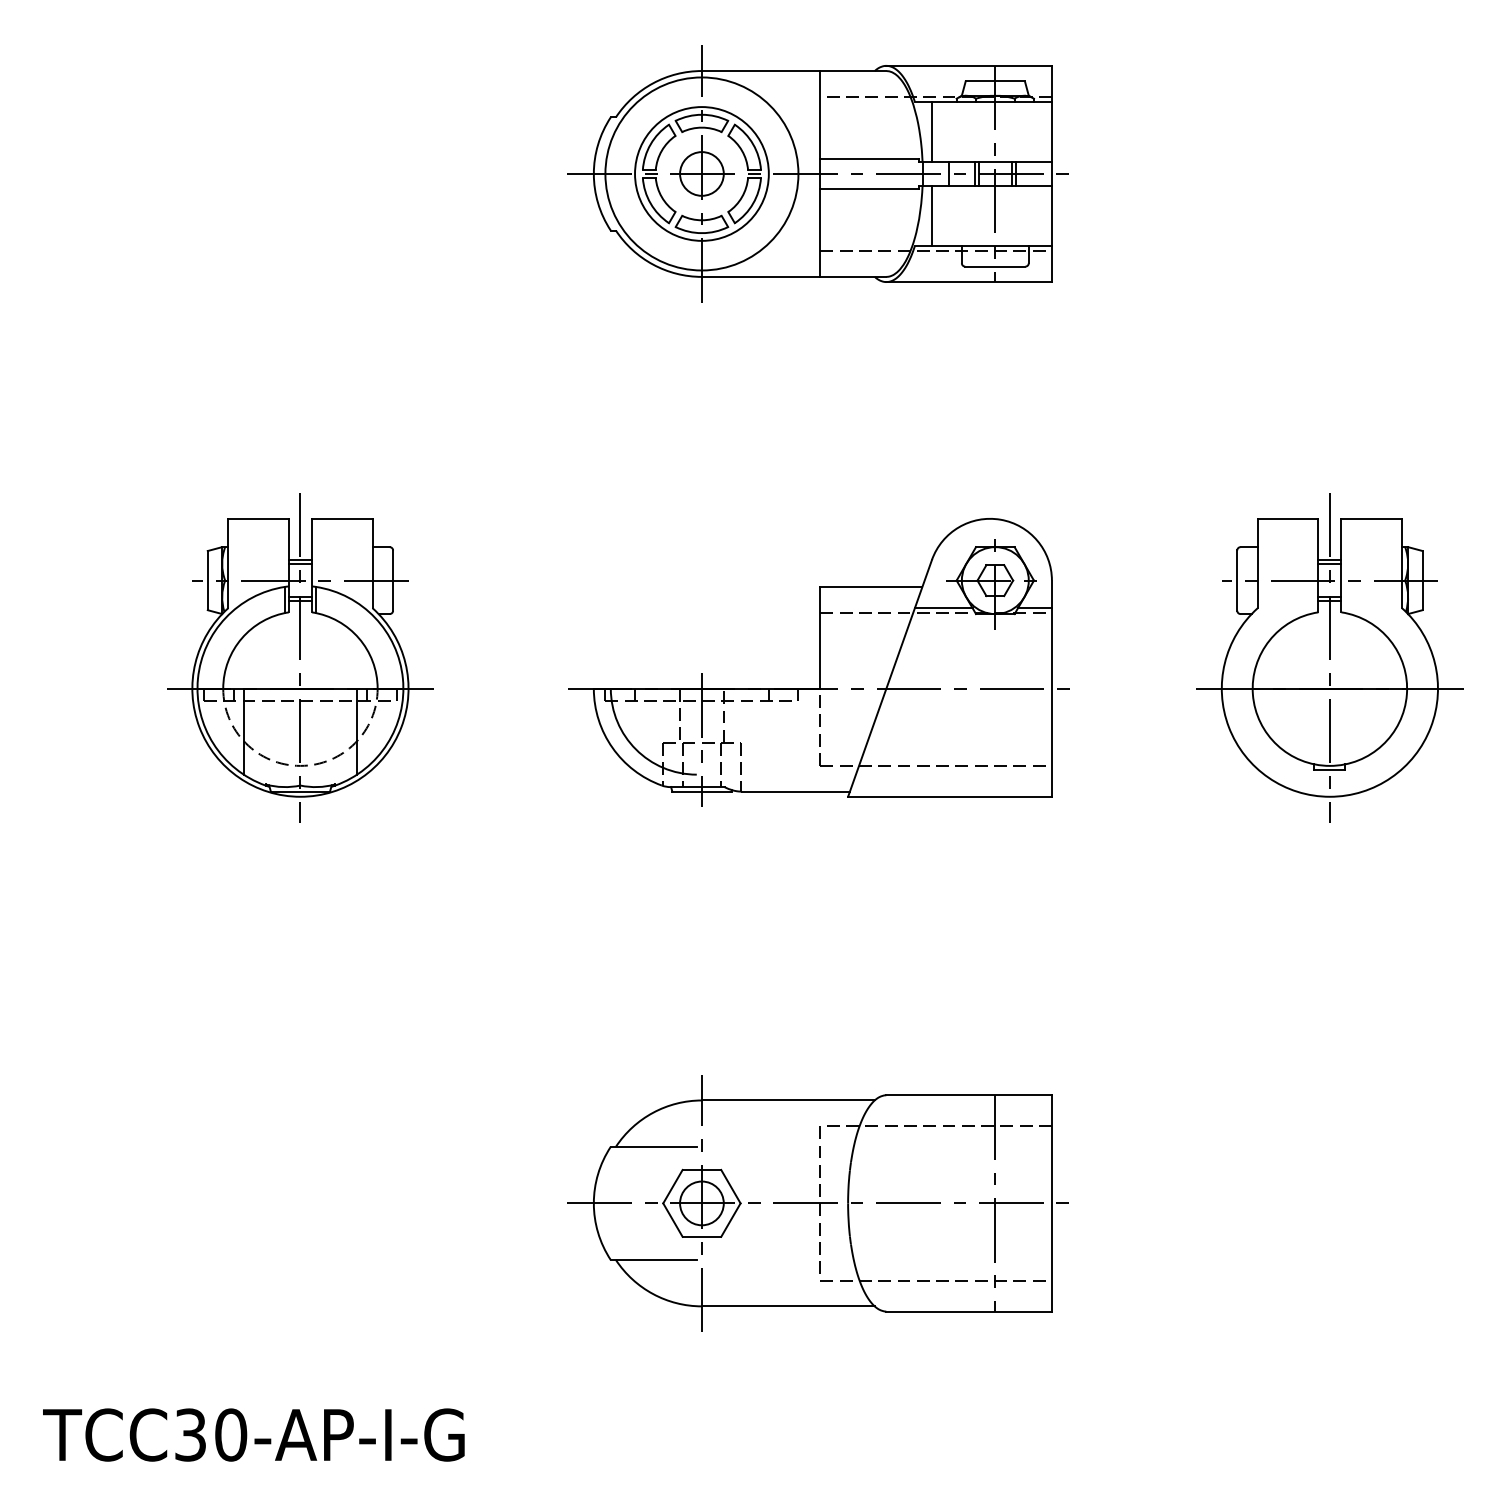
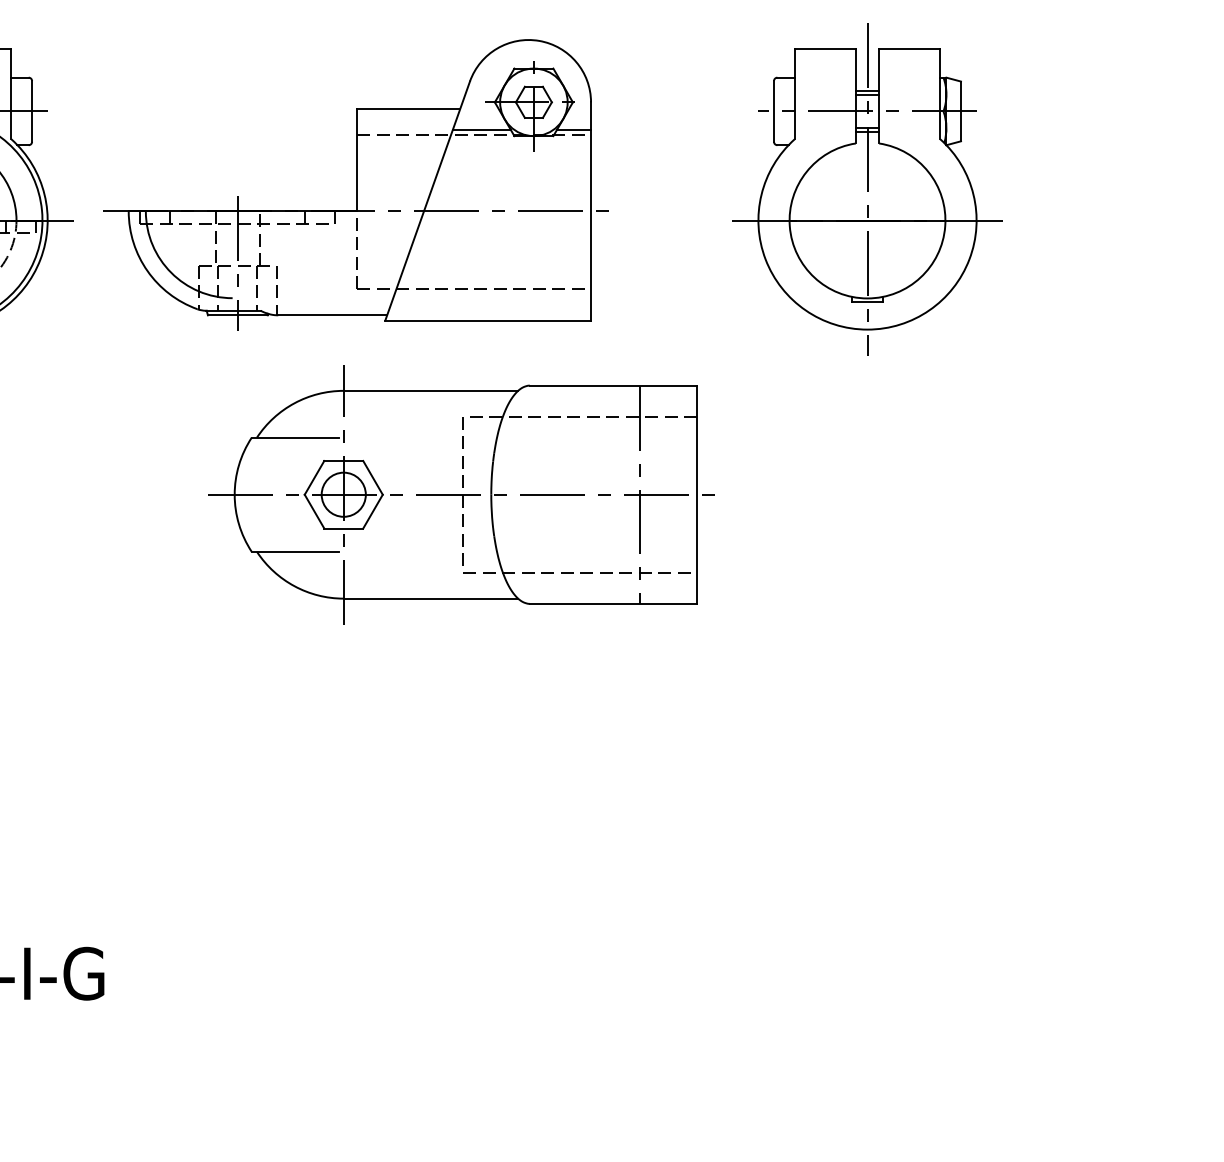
part: (1329, 657) -> (867, 189), moved
part: (818, 662) -> (355, 185), moved
part: (817, 1203) -> (460, 494), moved

